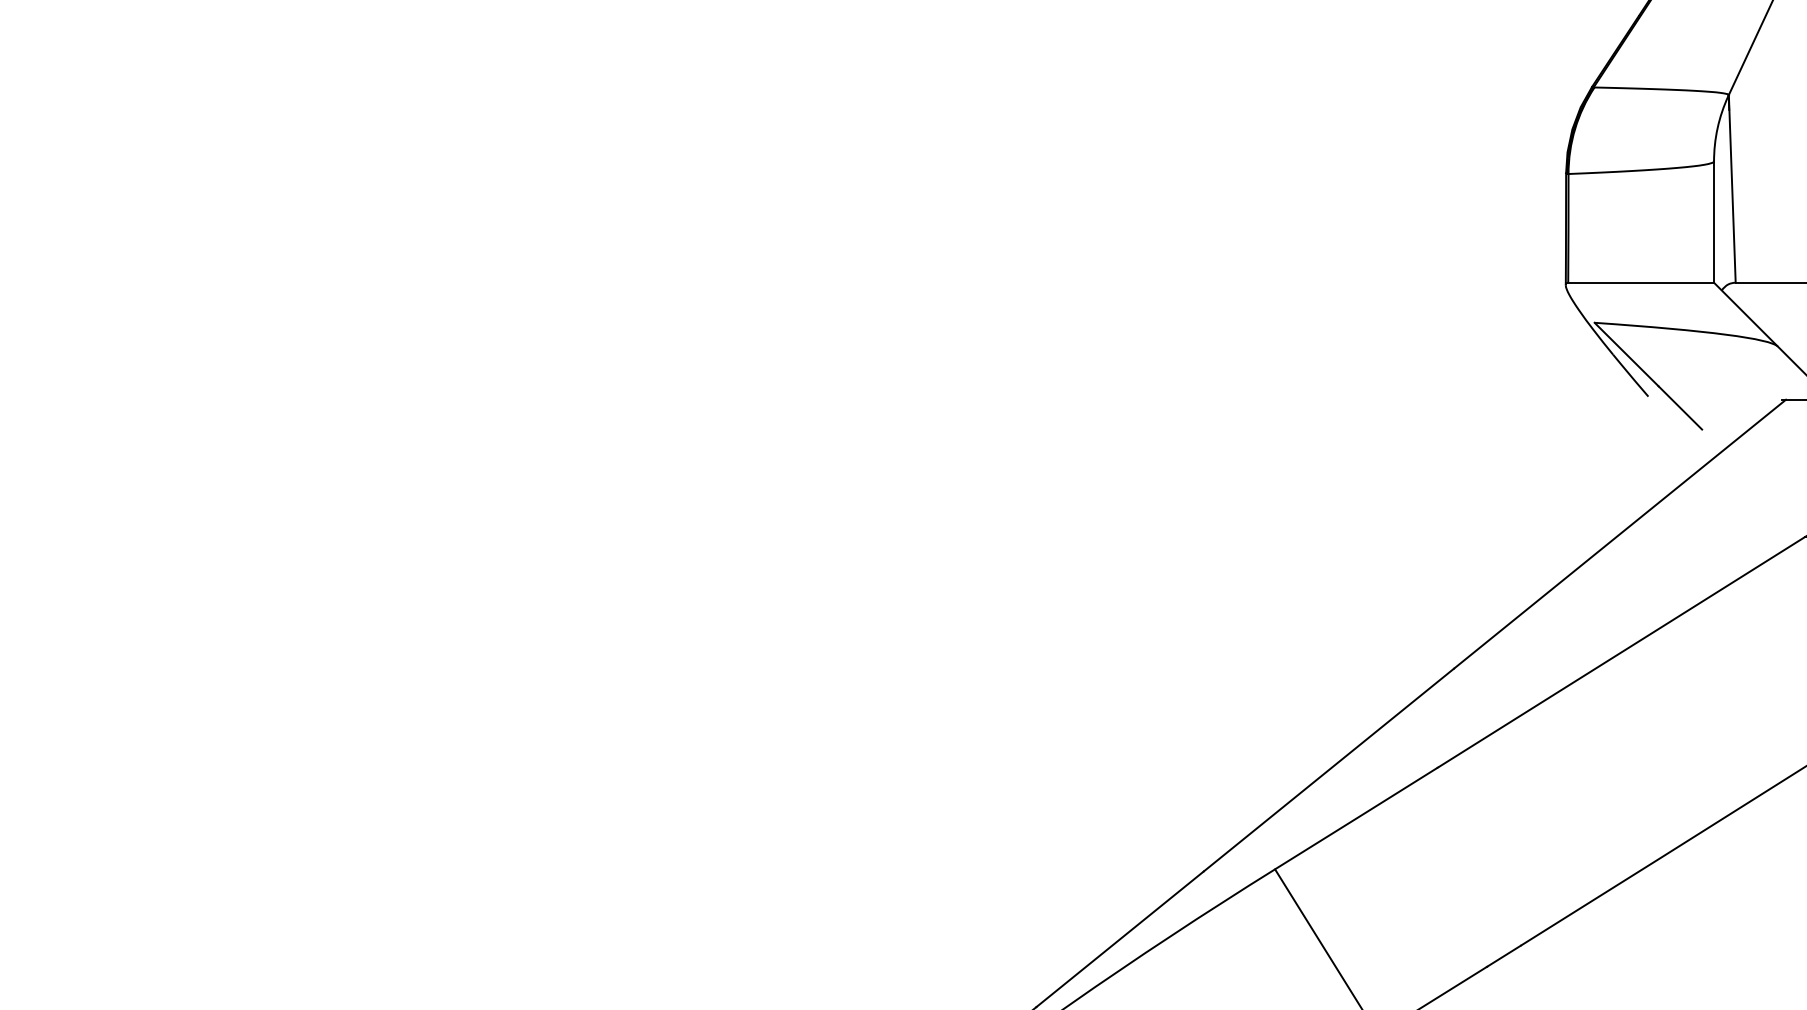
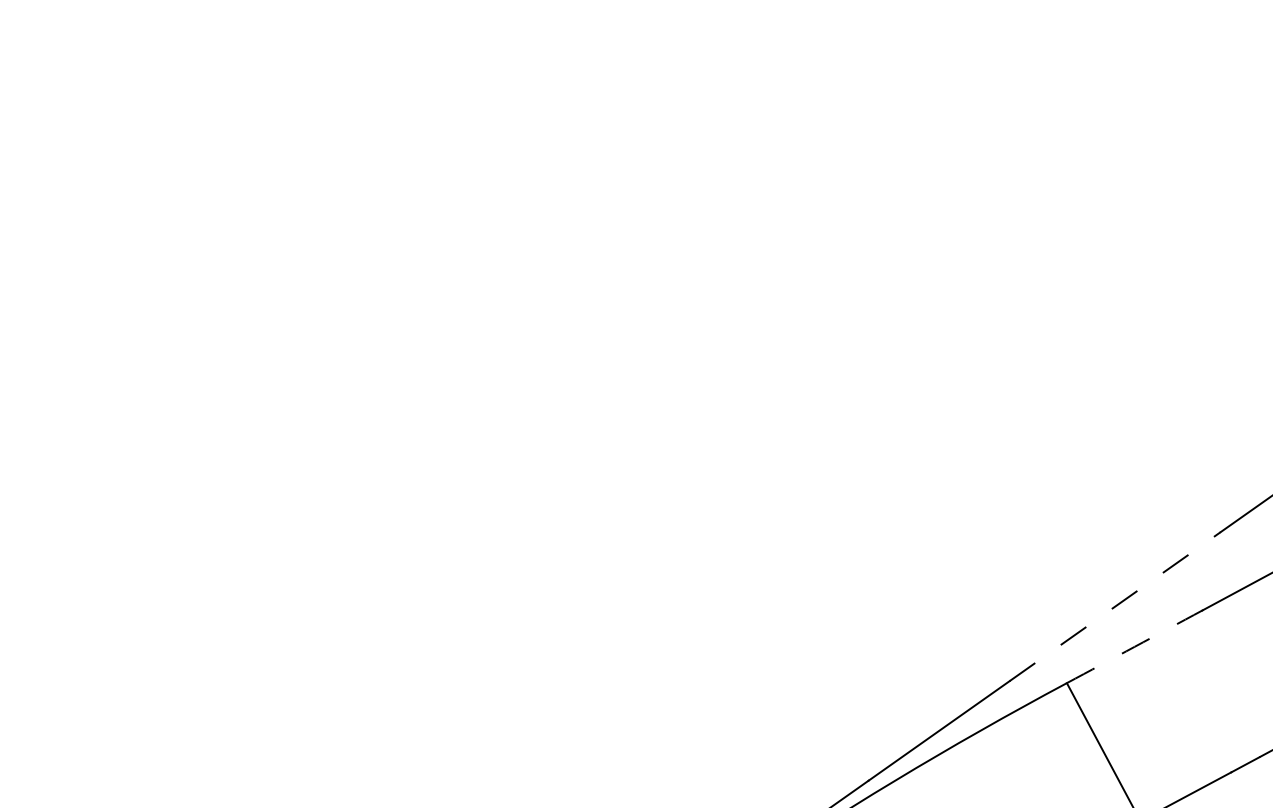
line: (1329, 769) -> (1115, 606), solid -> dashed
arc: (1356, 818) -> (1134, 646), solid -> dashed

